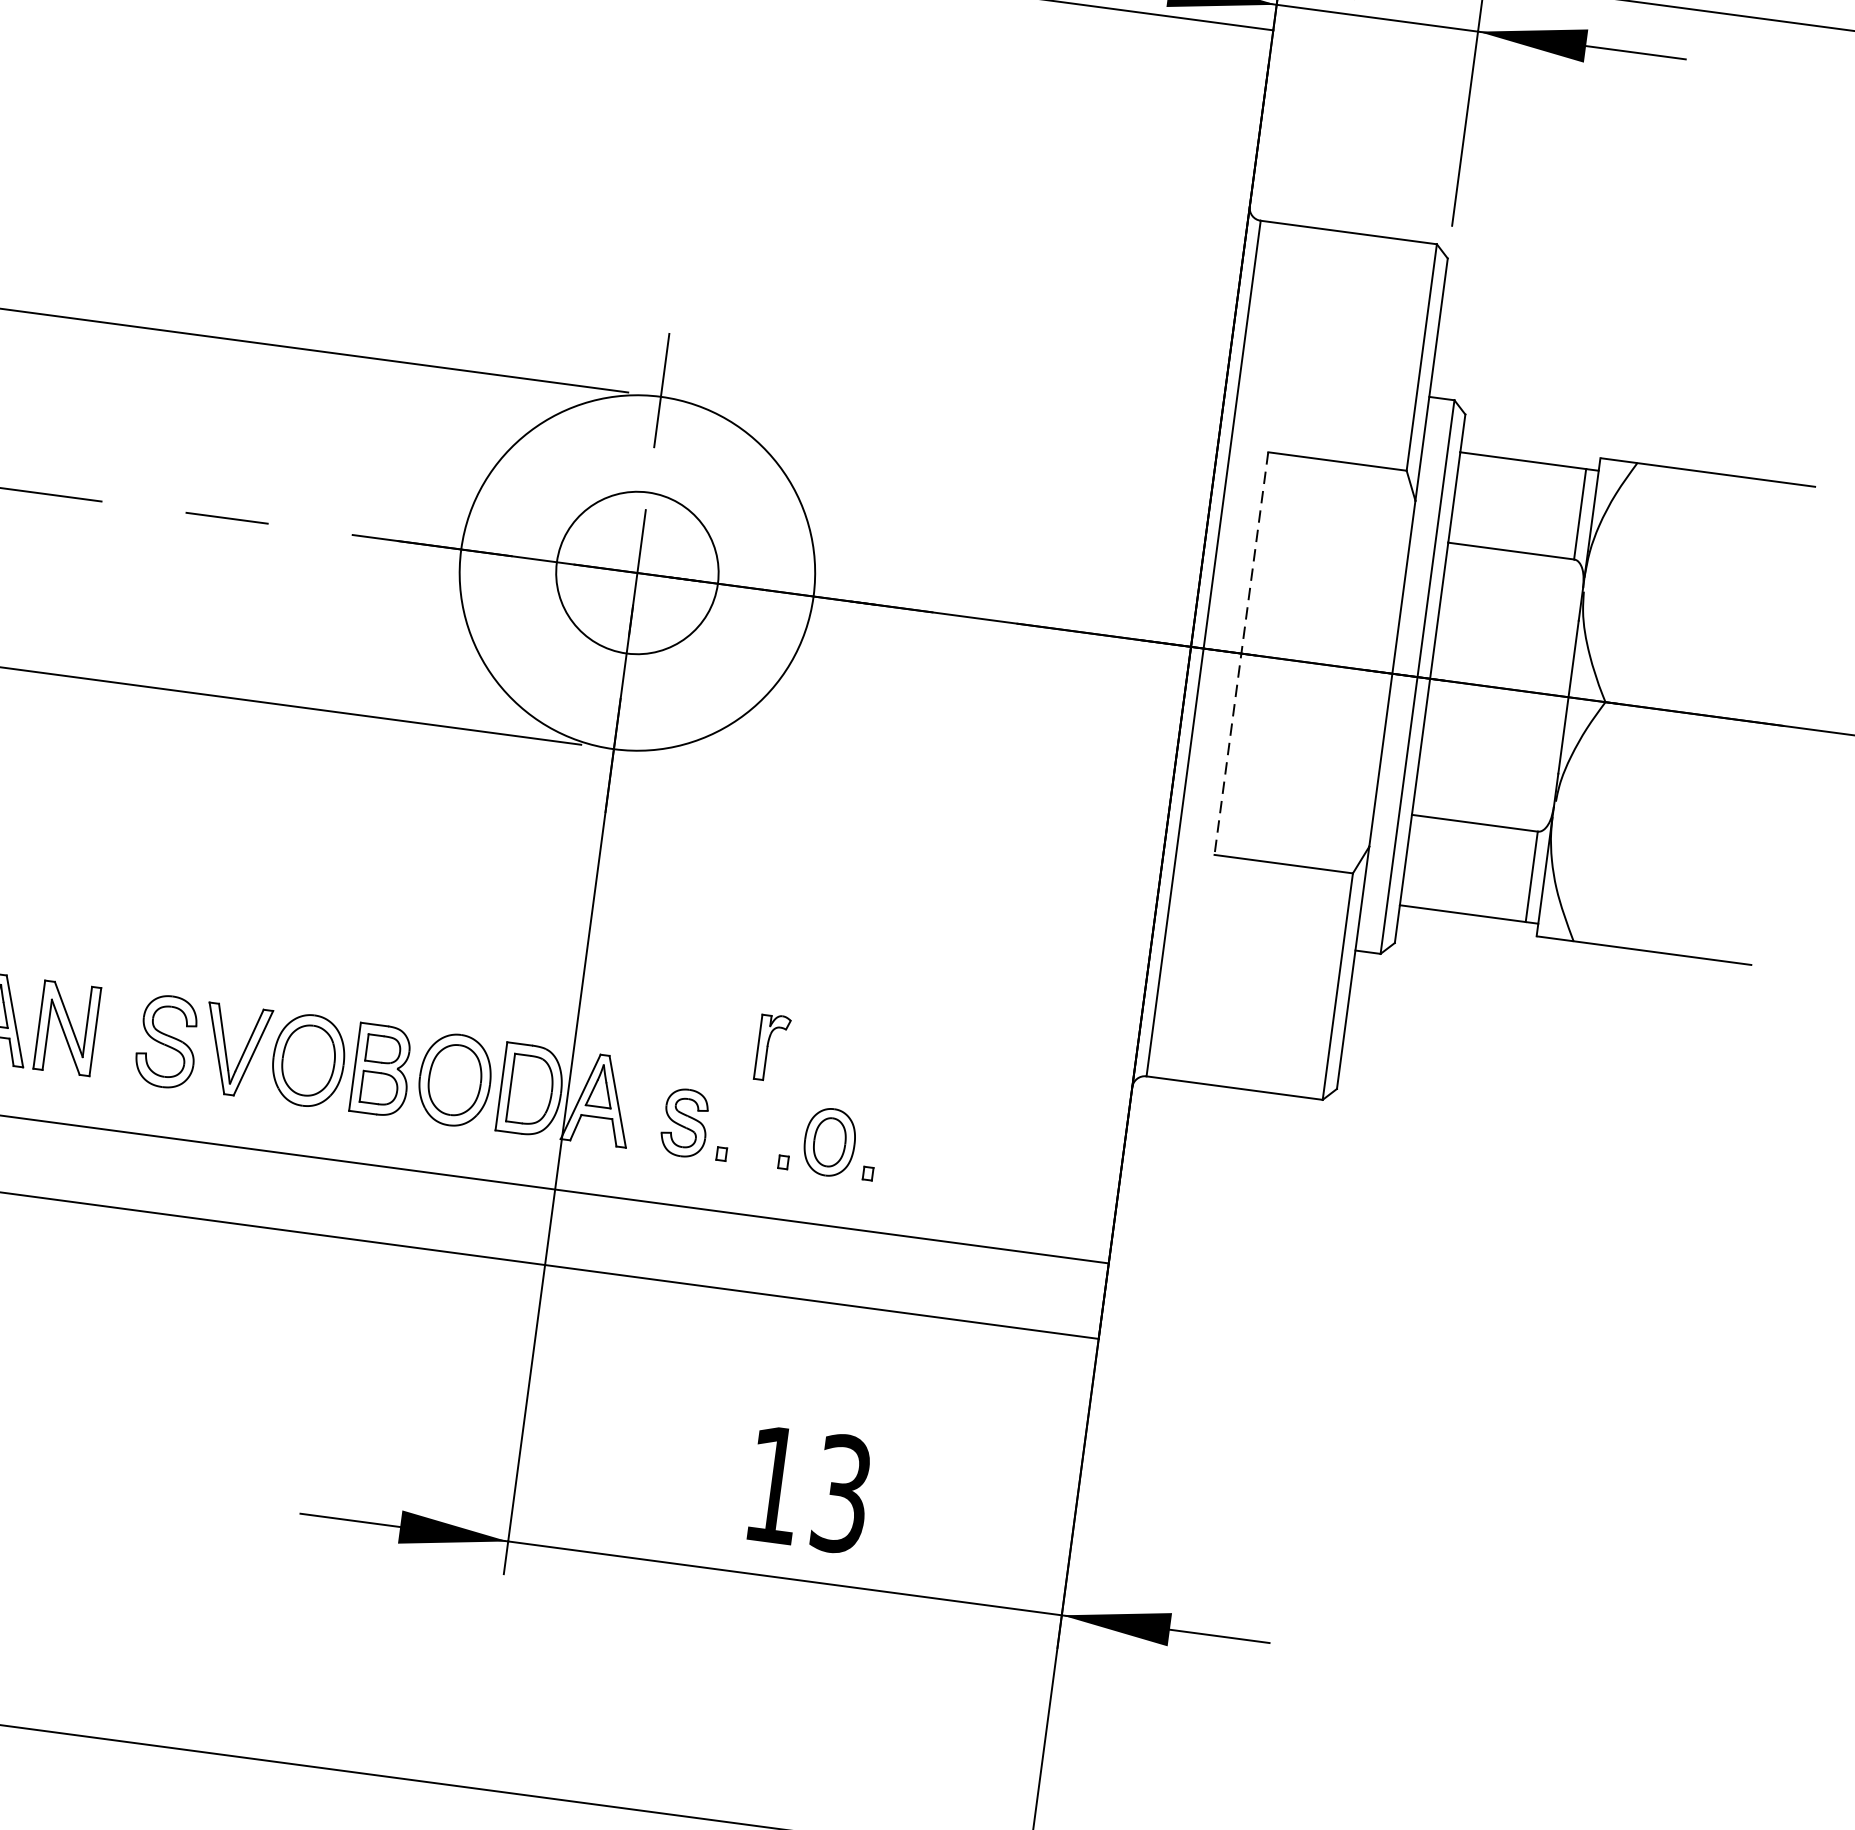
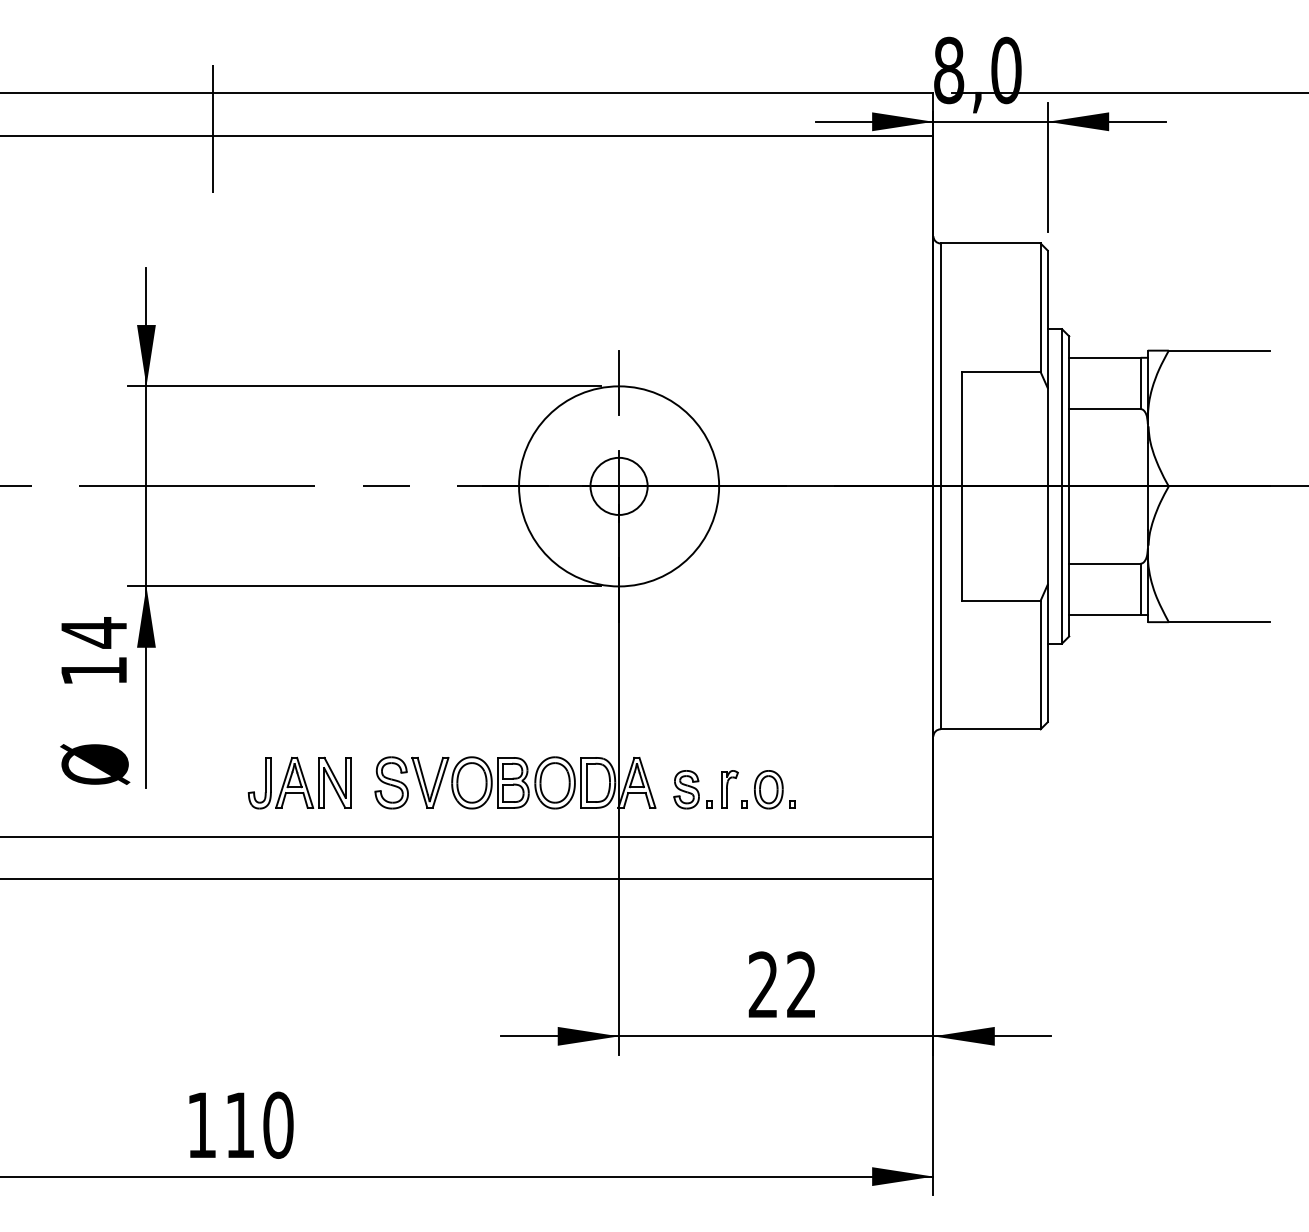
circle: (636, 571) -> (618, 485), size x0.62
line: (1242, 653) -> (962, 486), dashed -> solid
part: (771, 1048) -> (729, 789), moved
text: (808, 1488) -> (782, 984), 13 -> 22

